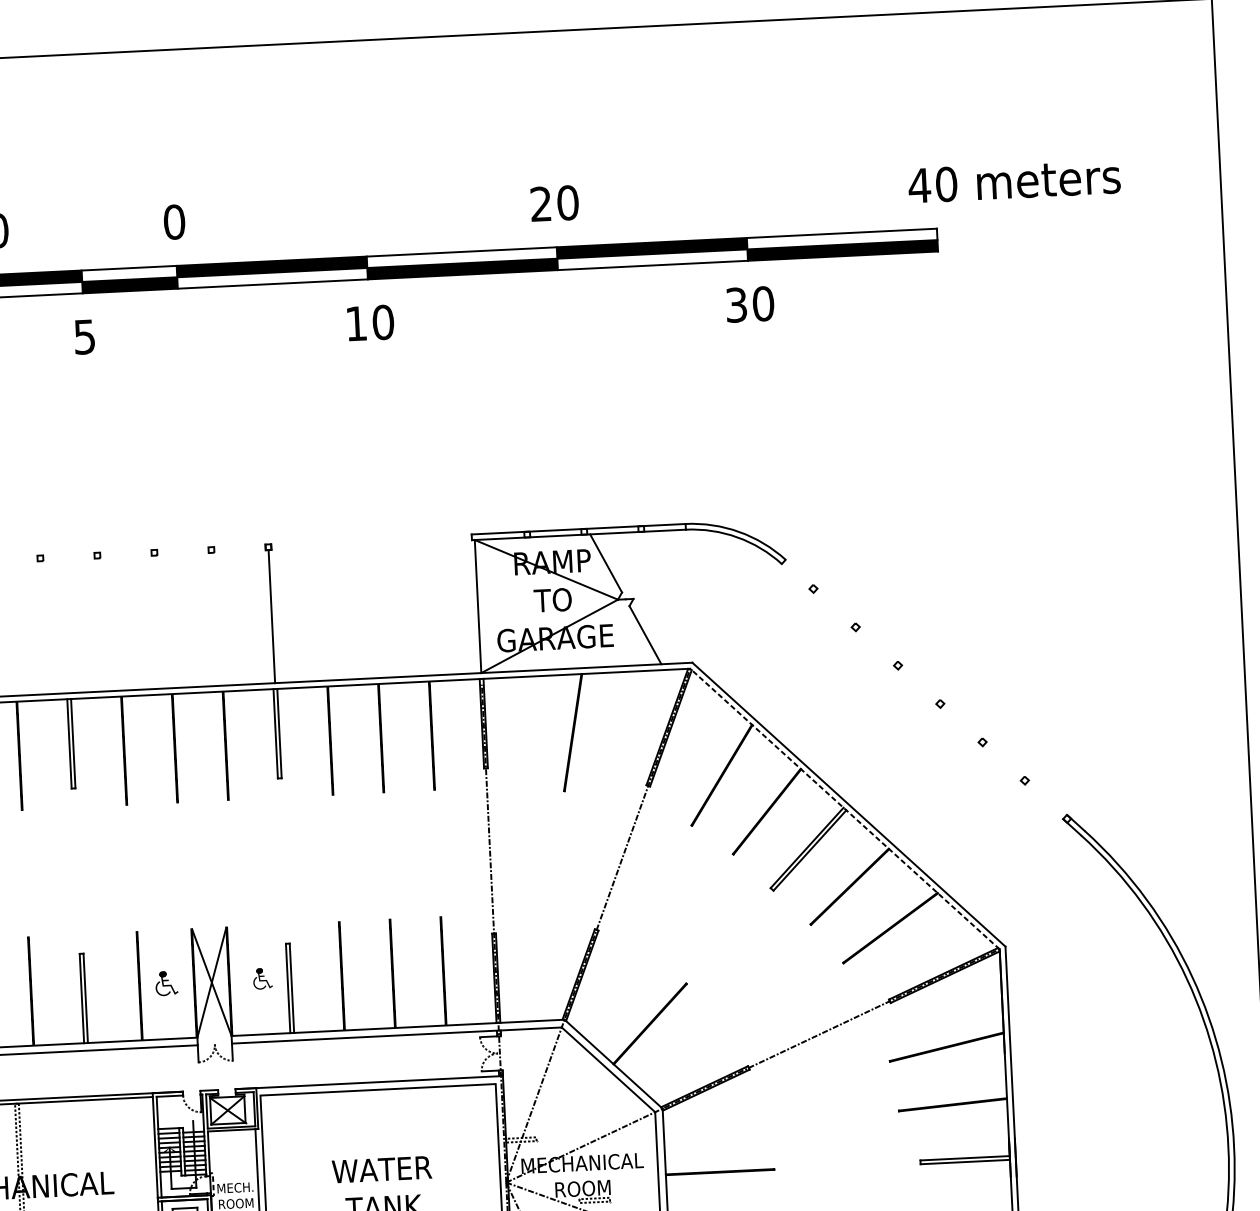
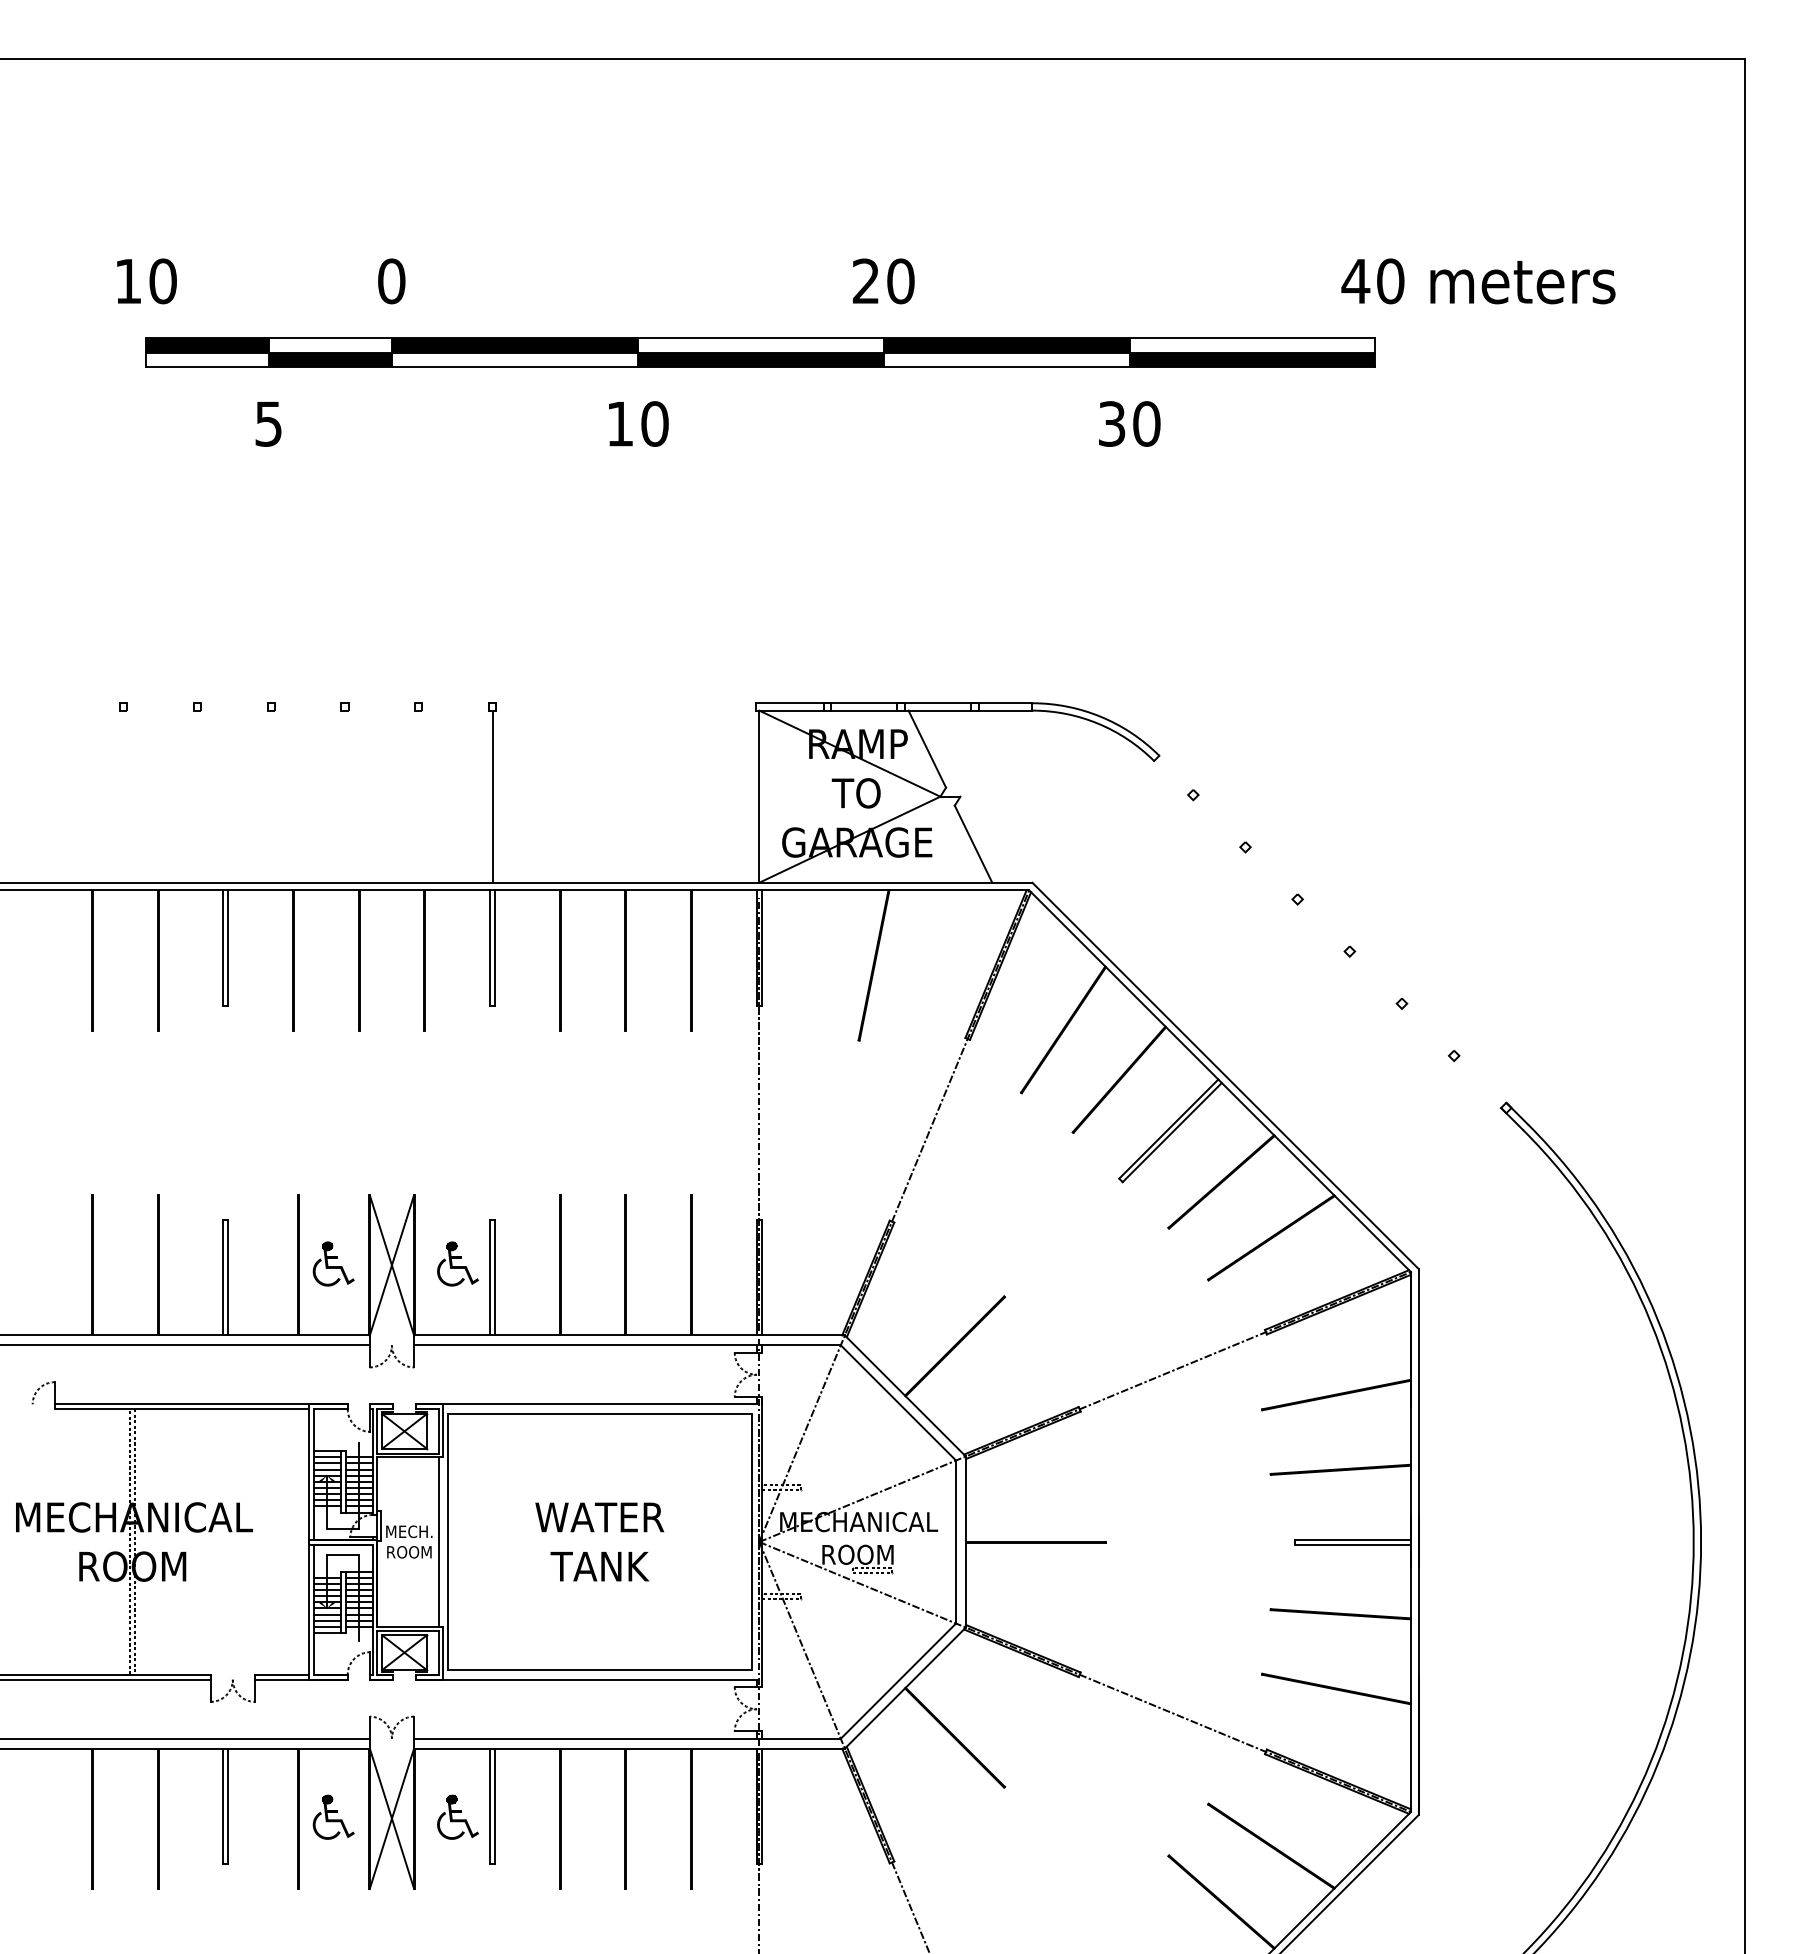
line: (845, 809) -> (1220, 1081), dashed -> solid
part: (262, 978) -> (457, 1263), size x1.67
part: (166, 983) -> (333, 1263), size x1.43
line: (213, 1184) -> (381, 1526), dashed -> solid

